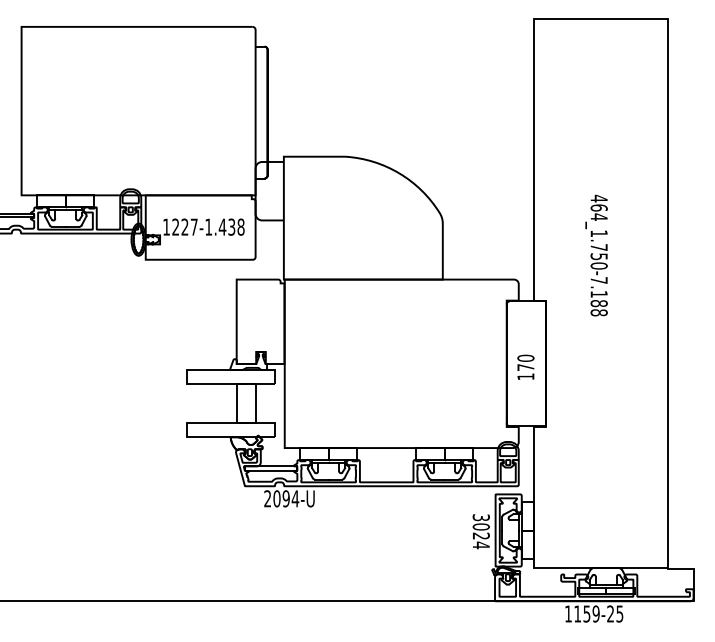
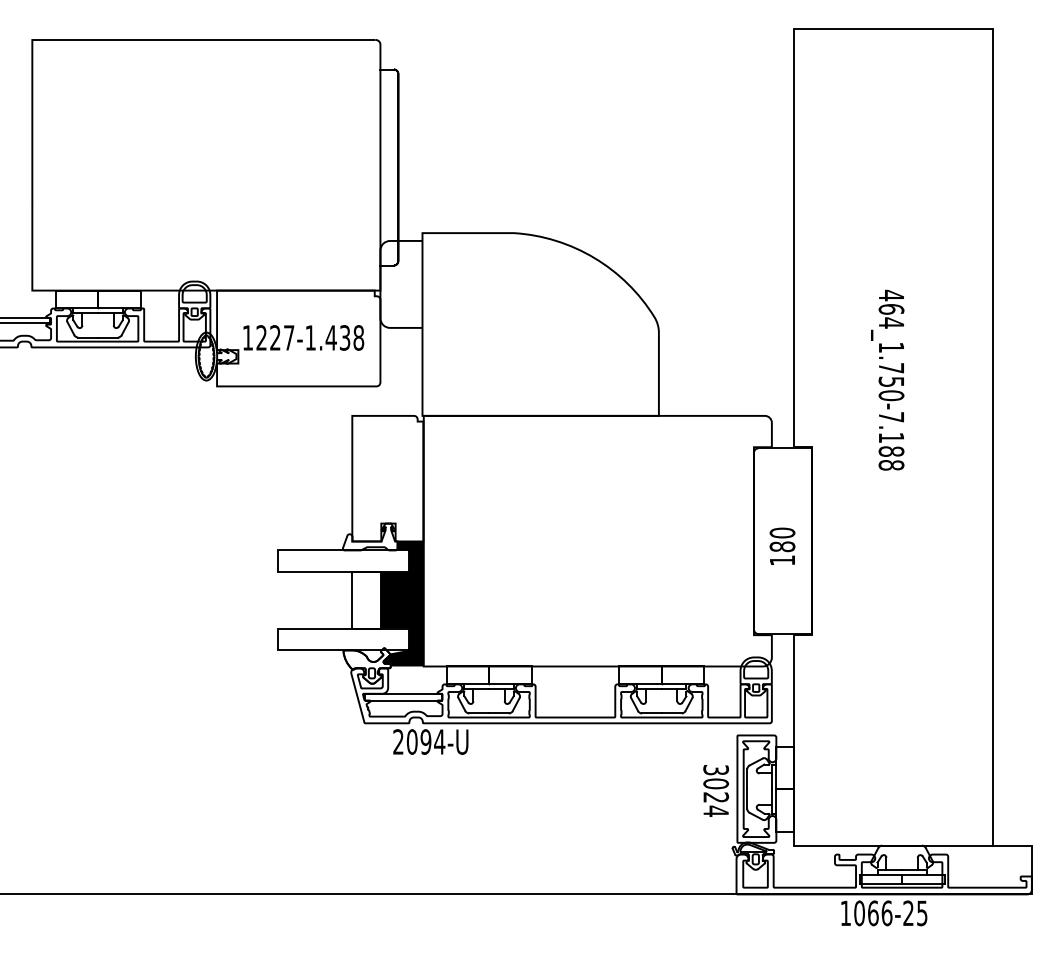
text: (525, 367) -> (781, 546), 170 -> 180
fill: (269, 406) -> (401, 604), added
text: (586, 613) -> (872, 912), 1159-25 -> 1066-25

